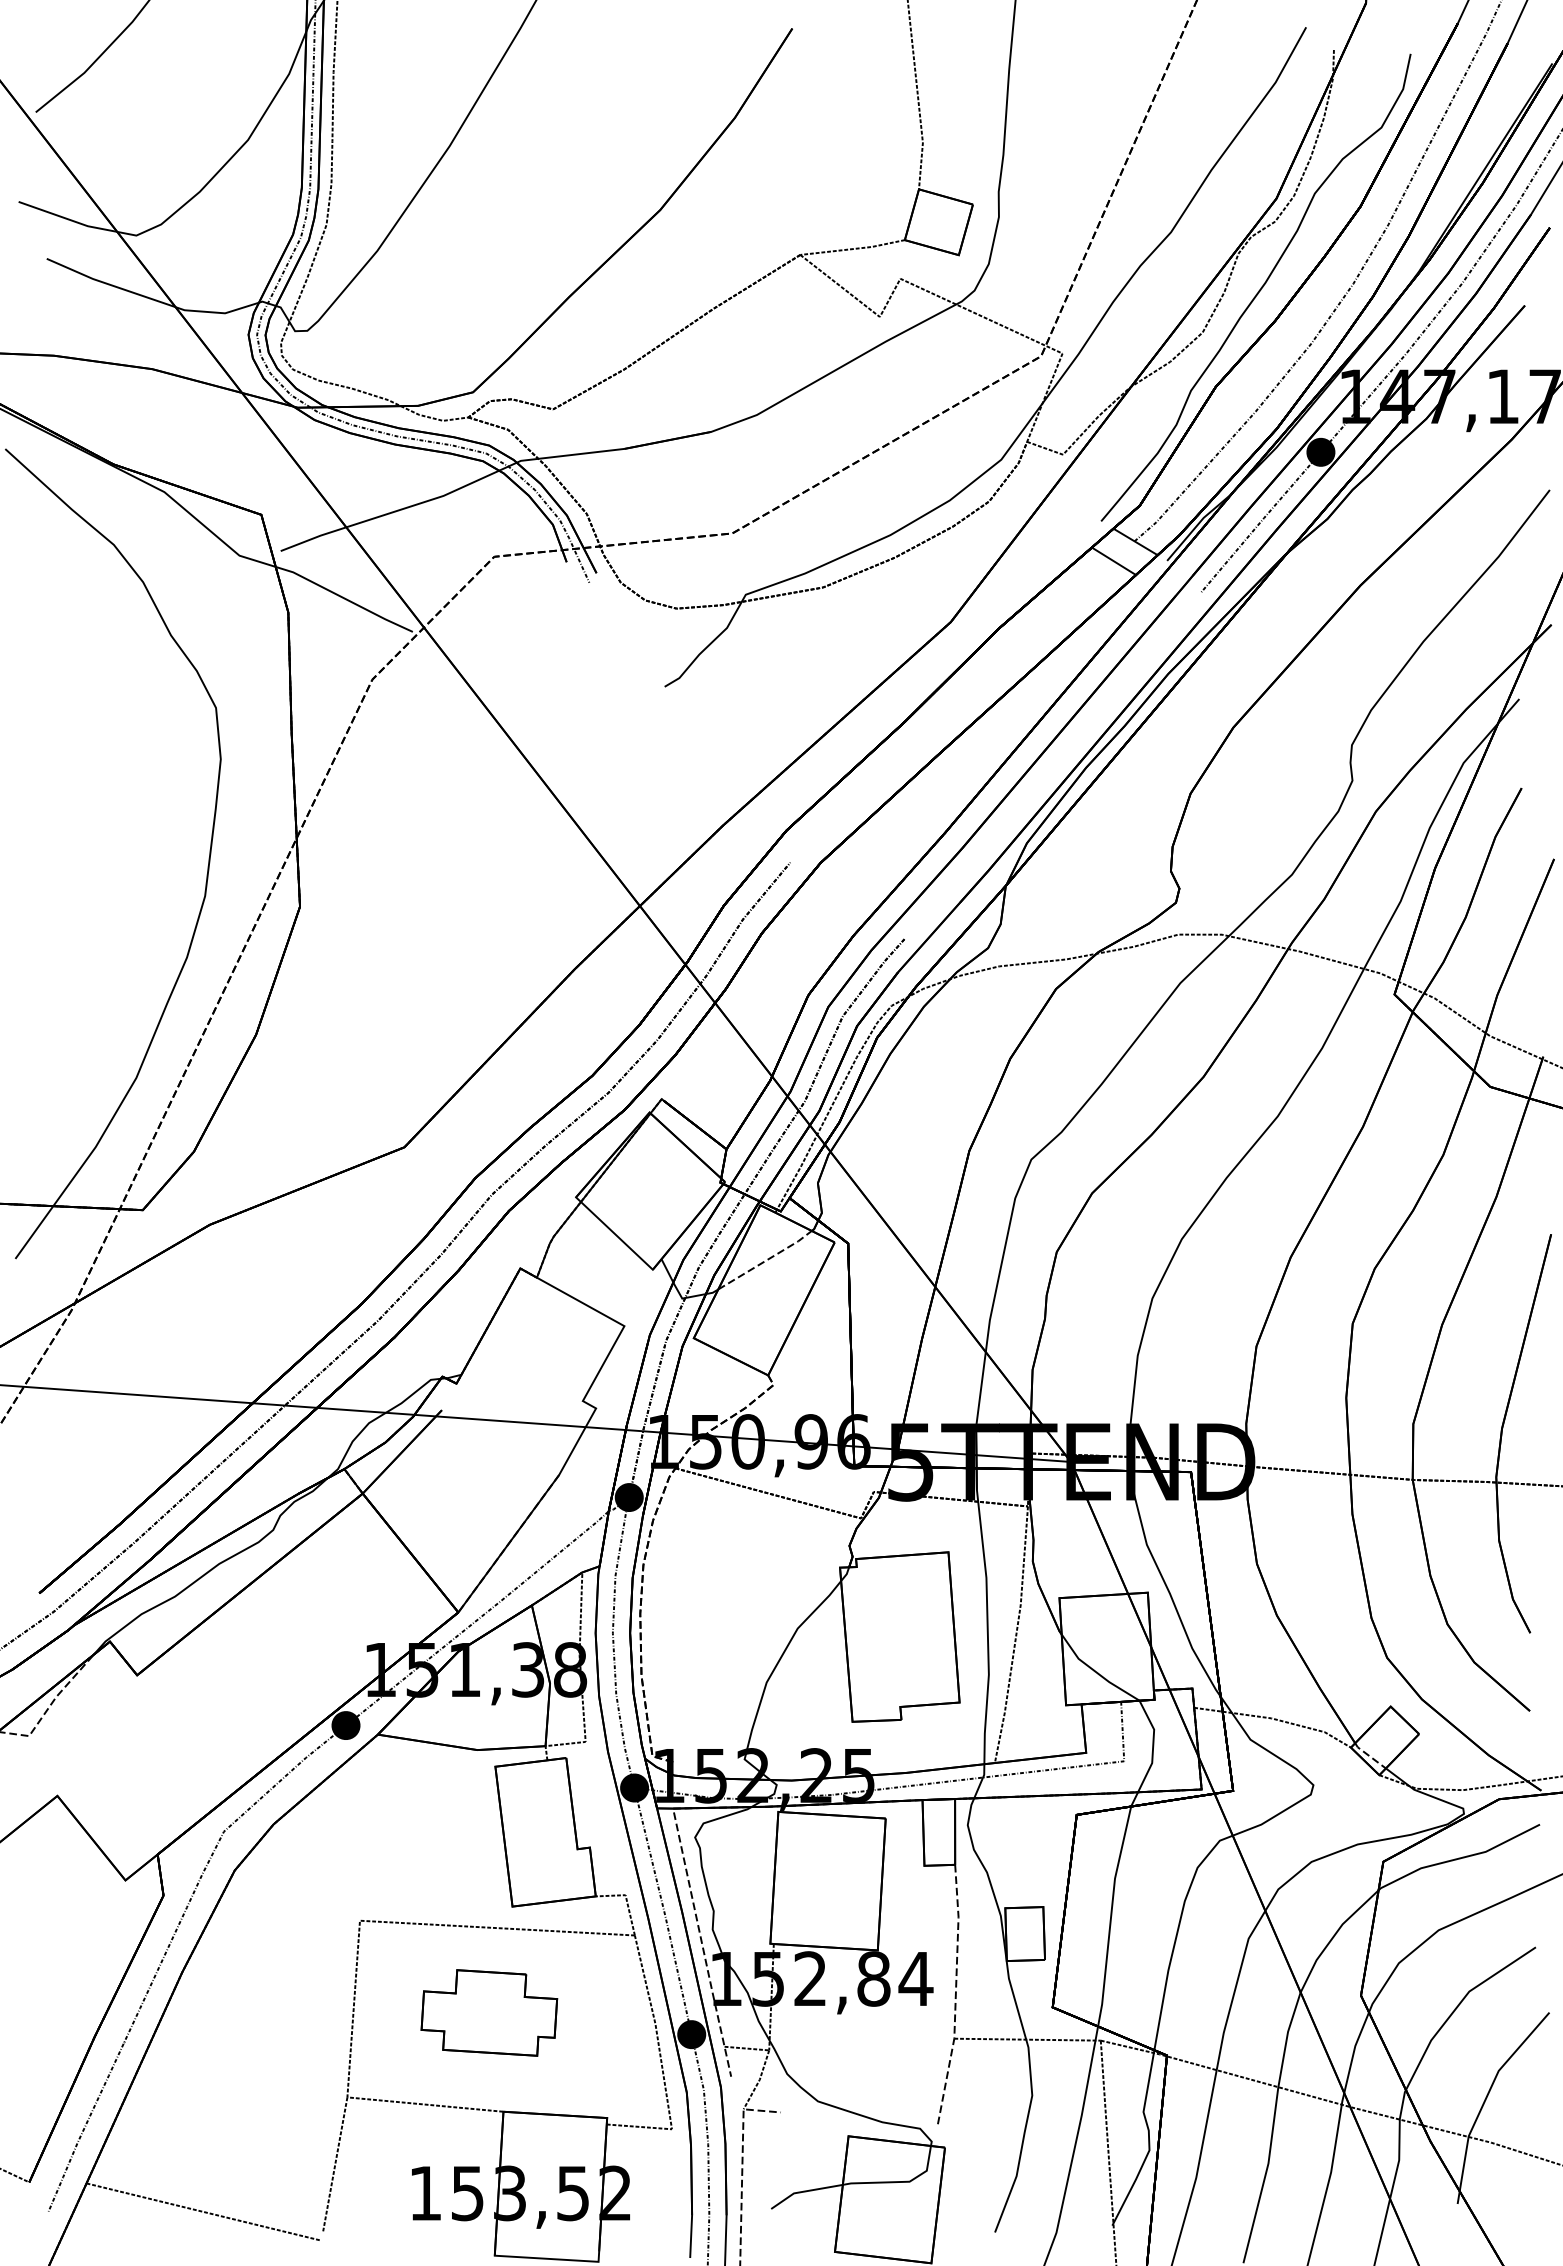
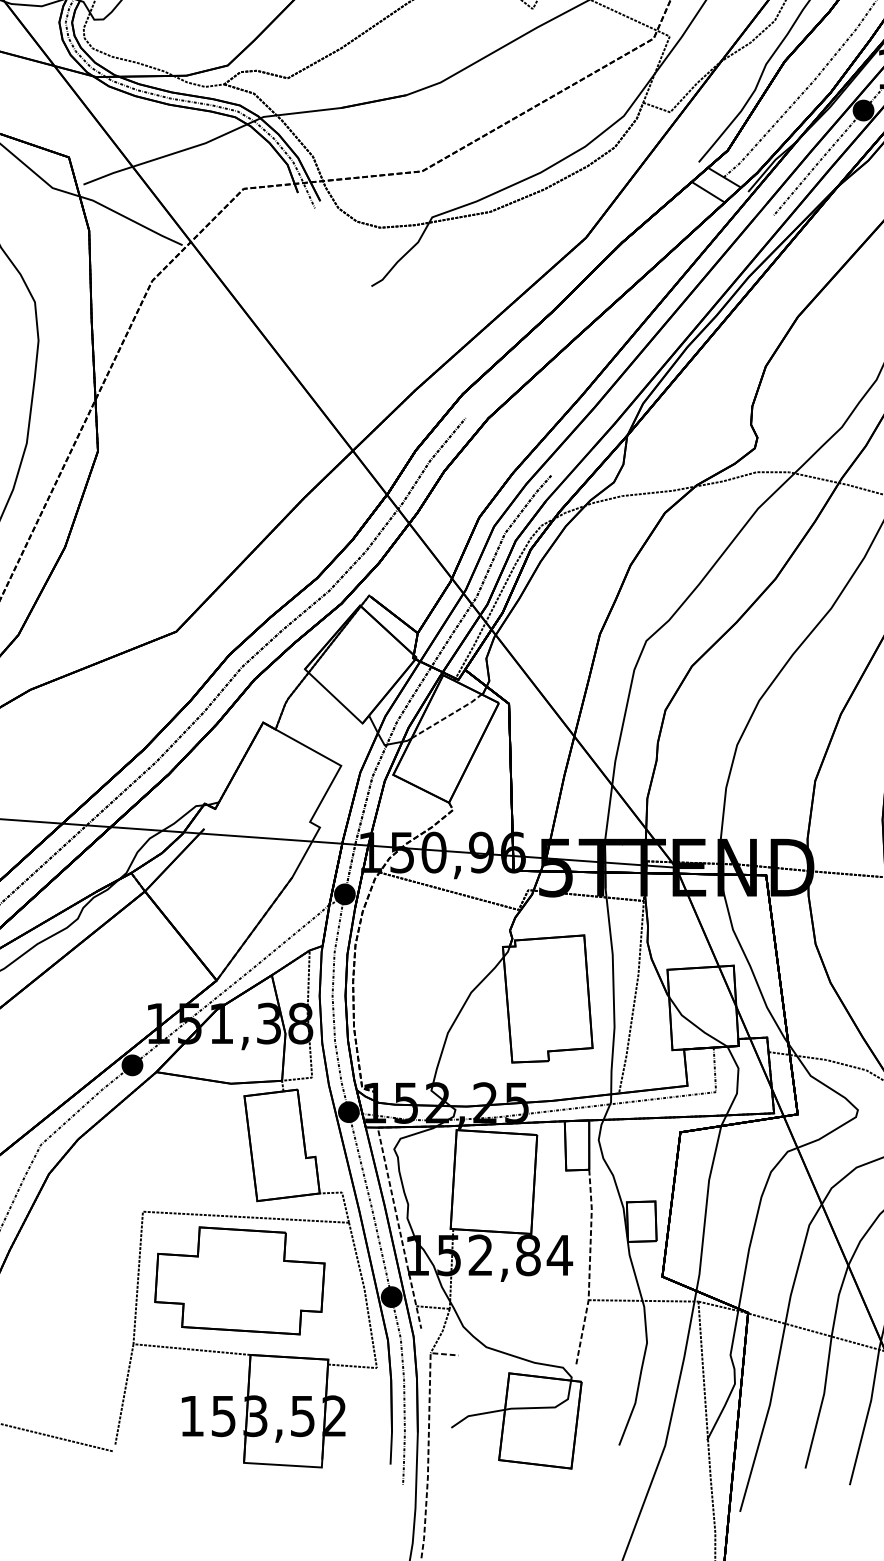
part: (489, 2012) -> (240, 1280), size x1.67

